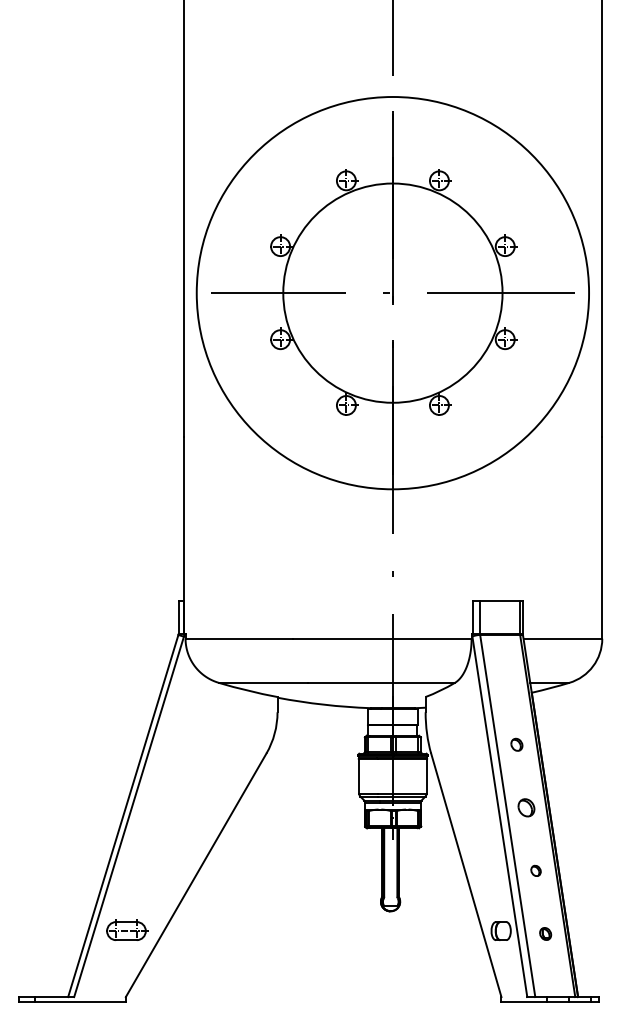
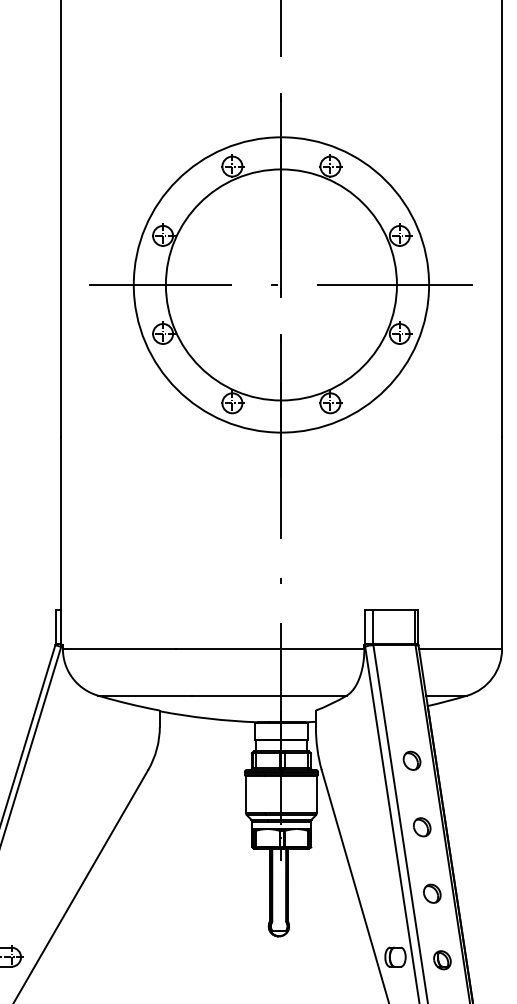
circle: (392, 293) -> (280, 285), size x0.71
part: (516, 744) -> (411, 760), size x1.43
part: (535, 870) -> (431, 893), size x1.67
part: (545, 933) -> (442, 959), size x1.43

